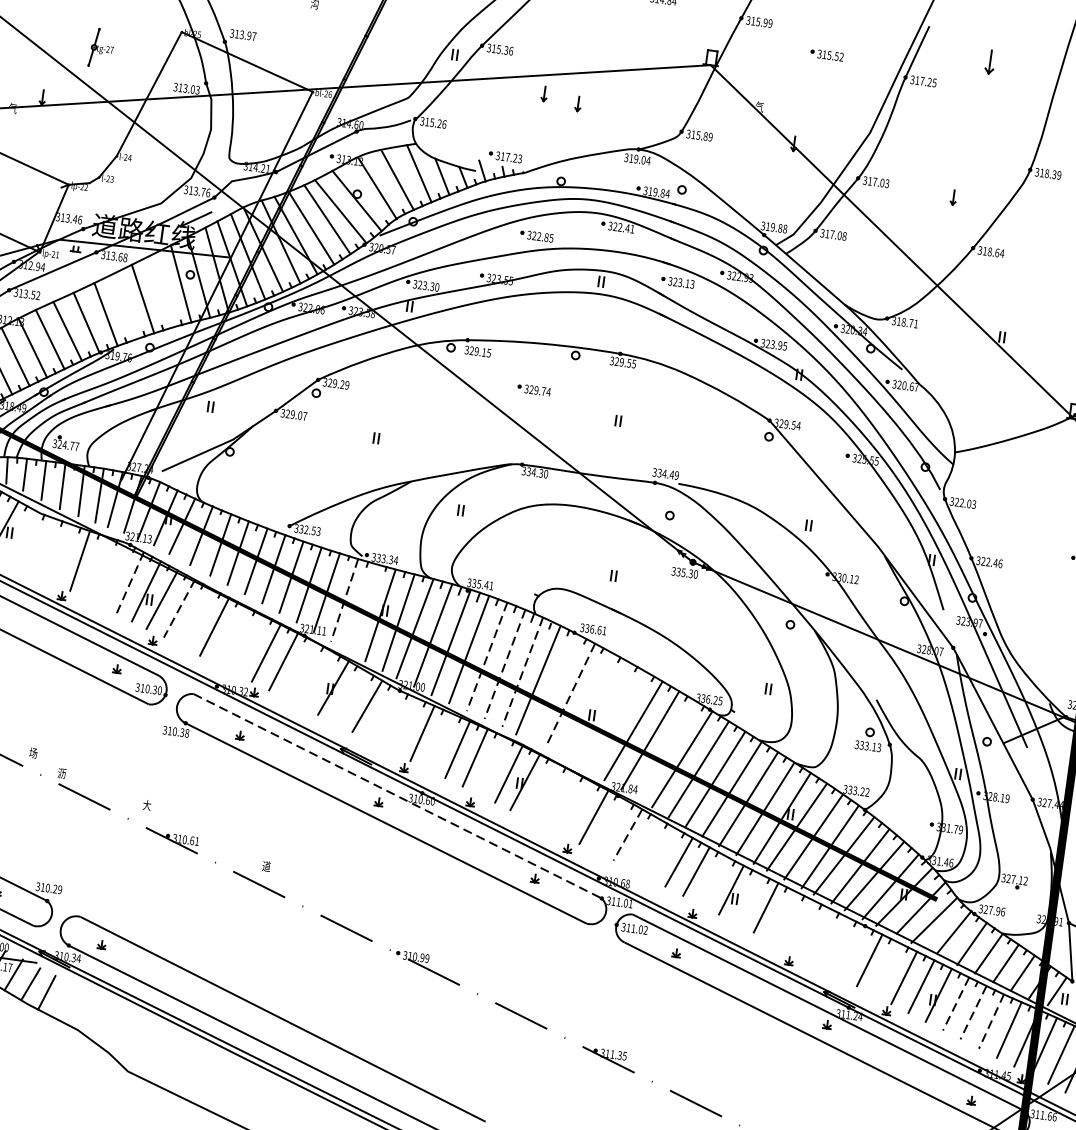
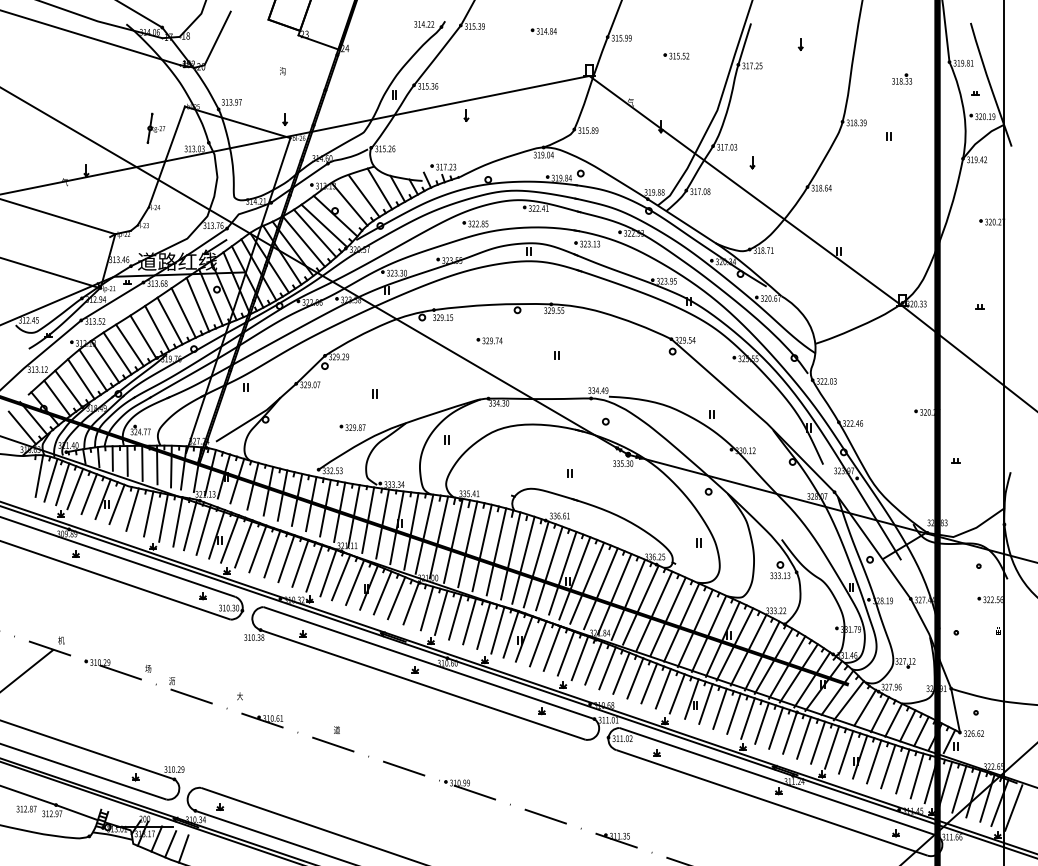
part: (101, 47) -> (155, 127), moved
part: (989, 62) -> (800, 44), size x0.62
part: (577, 104) -> (284, 119), moved
part: (953, 197) -> (752, 162), moved
line: (162, 290) -> (197, 304), added
line: (123, 306) -> (169, 320), added
part: (340, 477) -> (352, 427), added
line: (21, 534) -> (116, 504), added
line: (41, 544) -> (132, 509), added
line: (61, 552) -> (148, 513), added
line: (97, 567) -> (177, 521), added
line: (113, 575) -> (190, 525), added
line: (129, 584) -> (203, 530), dashed -> solid
line: (344, 600) -> (368, 520), dashed -> solid
line: (362, 607) -> (382, 523), added
line: (178, 609) -> (243, 544), dashed -> solid
line: (196, 617) -> (257, 548), added
line: (232, 635) -> (286, 558), added
line: (249, 642) -> (300, 562), added
line: (487, 657) -> (482, 548), dashed -> solid
line: (504, 665) -> (496, 552), dashed -> solid
line: (299, 669) -> (341, 577), added
line: (522, 671) -> (510, 555), dashed -> solid
line: (317, 678) -> (355, 582), added
line: (553, 687) -> (535, 564), added
line: (570, 695) -> (549, 568), dashed -> solid
line: (350, 696) -> (382, 592), added
line: (586, 704) -> (562, 573), added
line: (601, 712) -> (574, 578), added
line: (384, 715) -> (410, 603), added
line: (617, 720) -> (587, 582), added
line: (404, 725) -> (426, 608), added
line: (440, 740) -> (455, 616), added
line: (667, 749) -> (628, 599), added
line: (492, 765) -> (497, 629), added
line: (541, 790) -> (537, 643), added
line: (398, 796) -> (429, 663), dashed -> solid
line: (558, 799) -> (551, 648), added
line: (576, 808) -> (565, 653), added
line: (610, 825) -> (593, 662), added
line: (627, 835) -> (607, 668), dashed -> solid
line: (645, 842) -> (621, 672), added
line: (662, 853) -> (635, 678), added
line: (712, 880) -> (676, 693), added
line: (748, 898) -> (705, 703), added
line: (782, 916) -> (733, 713), added
line: (799, 925) -> (747, 718), added
line: (817, 932) -> (761, 722), added
line: (834, 941) -> (775, 727), added
line: (851, 950) -> (789, 732), added
line: (887, 968) -> (818, 742), added
line: (956, 1003) -> (874, 761), dashed -> solid
line: (973, 1012) -> (888, 766), dashed -> solid
line: (991, 1021) -> (902, 771), dashed -> solid

